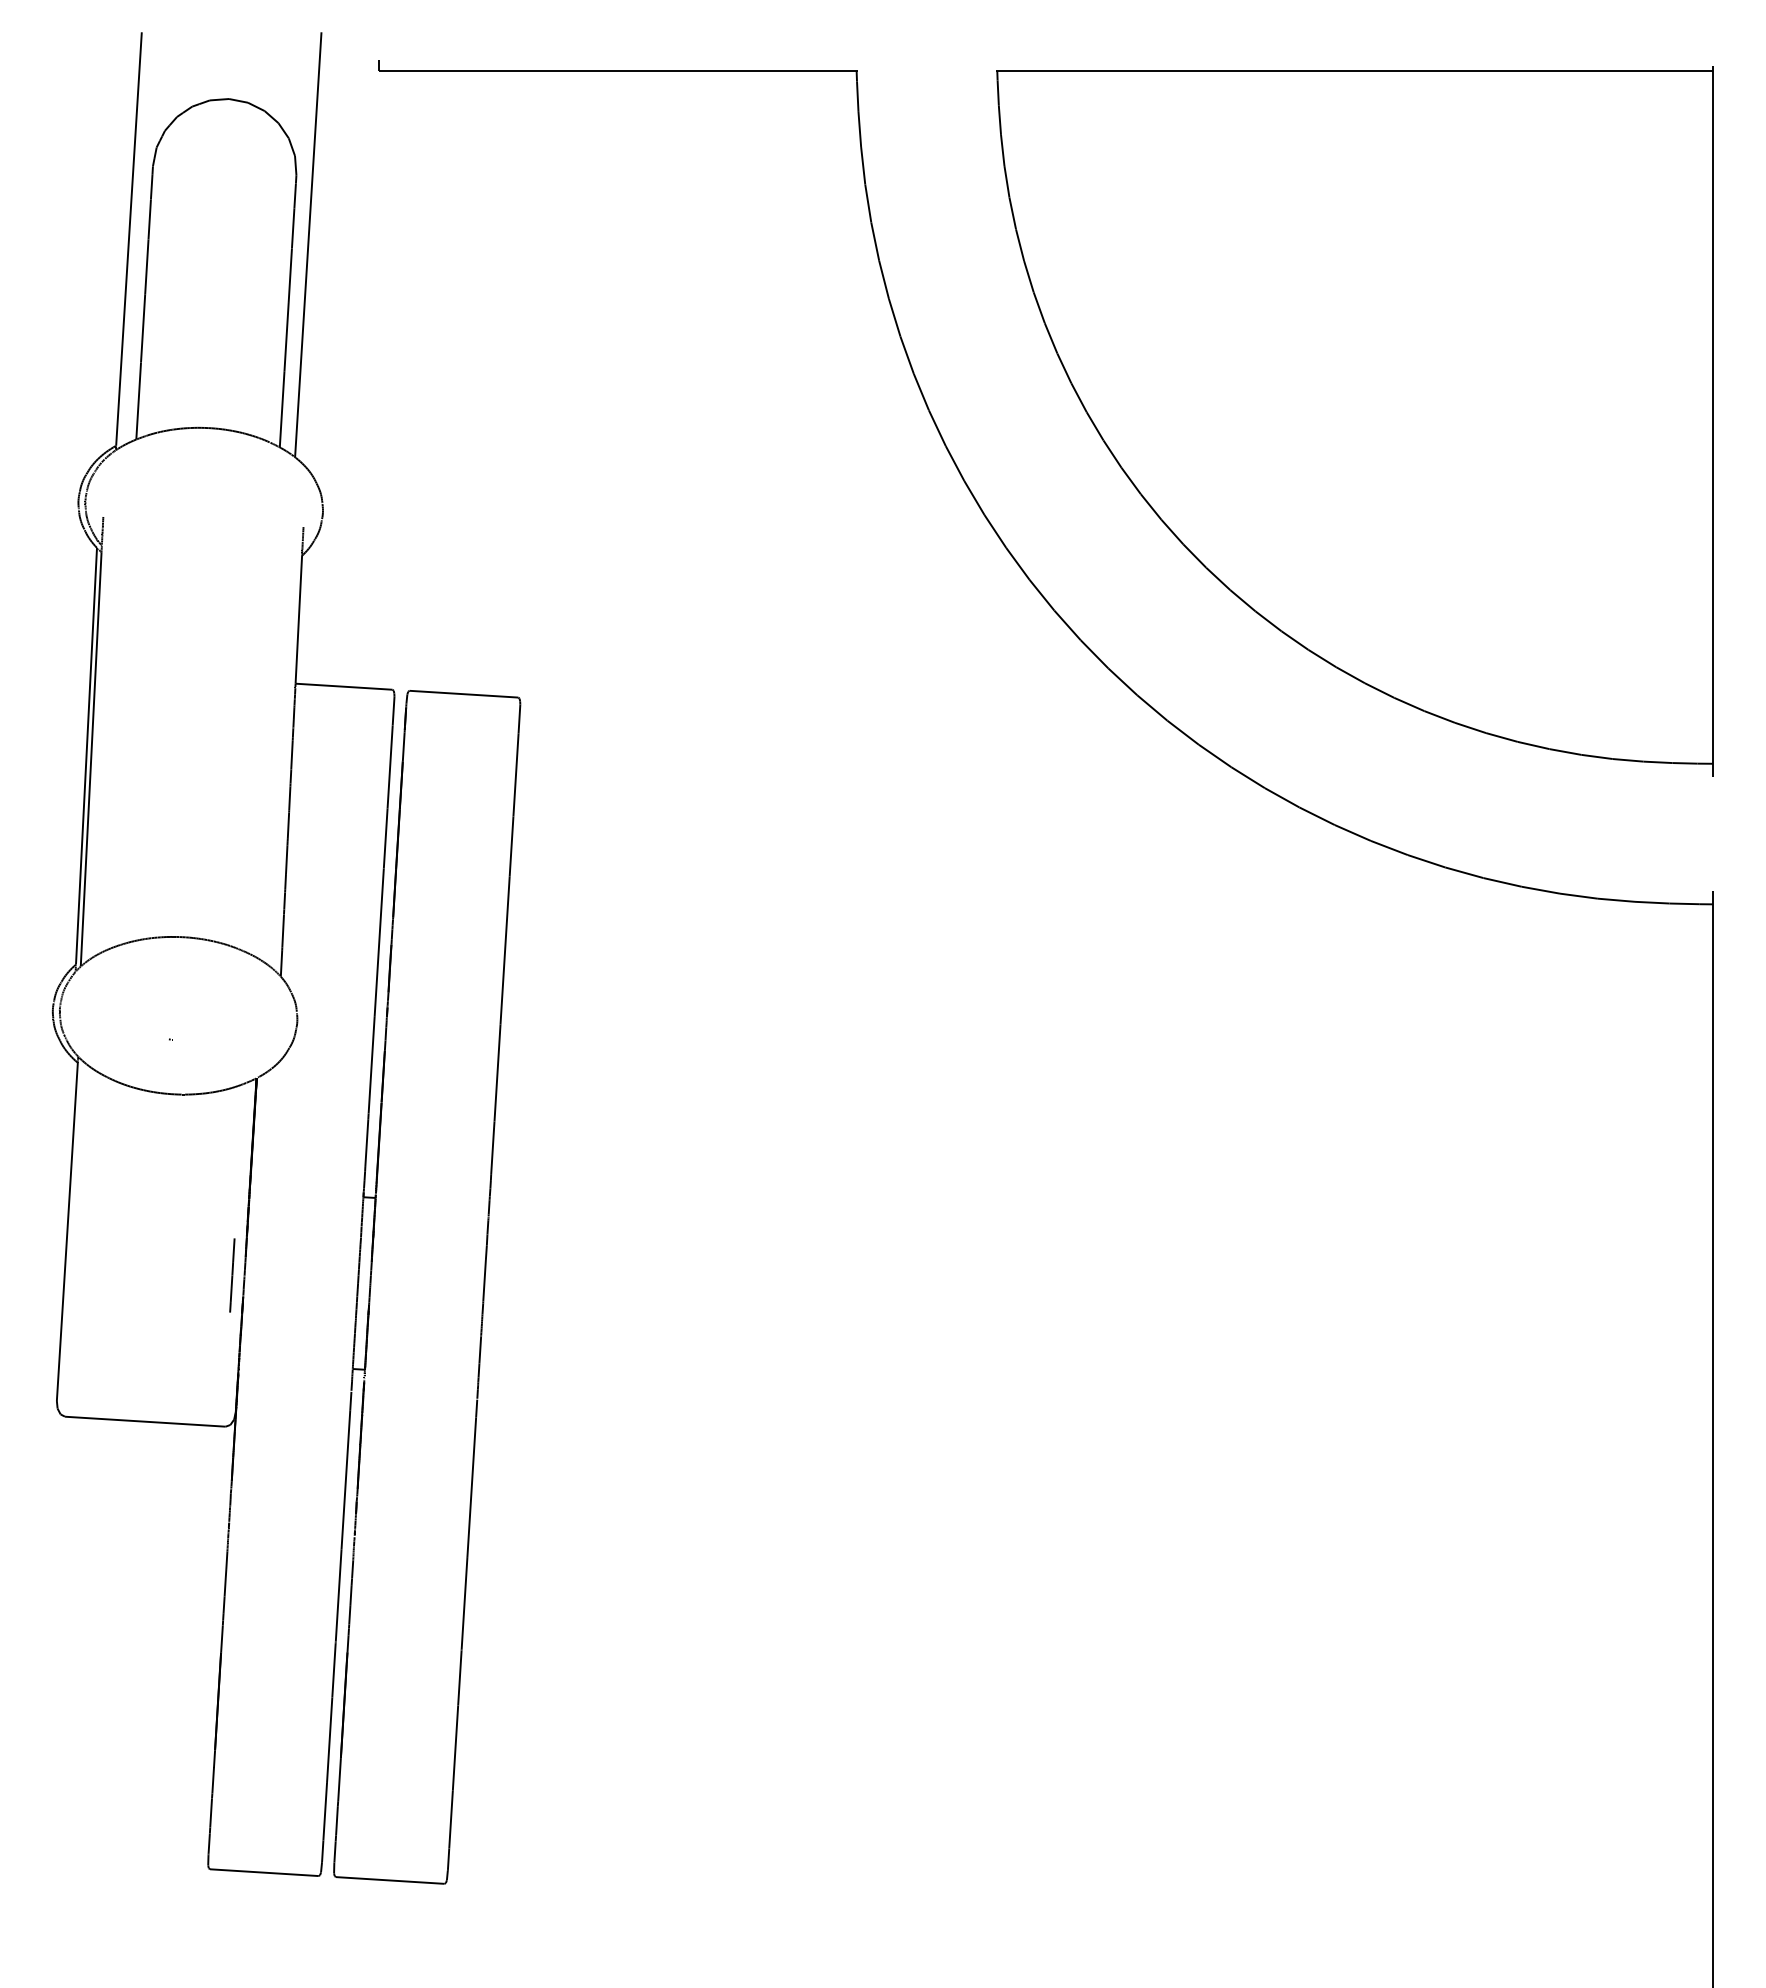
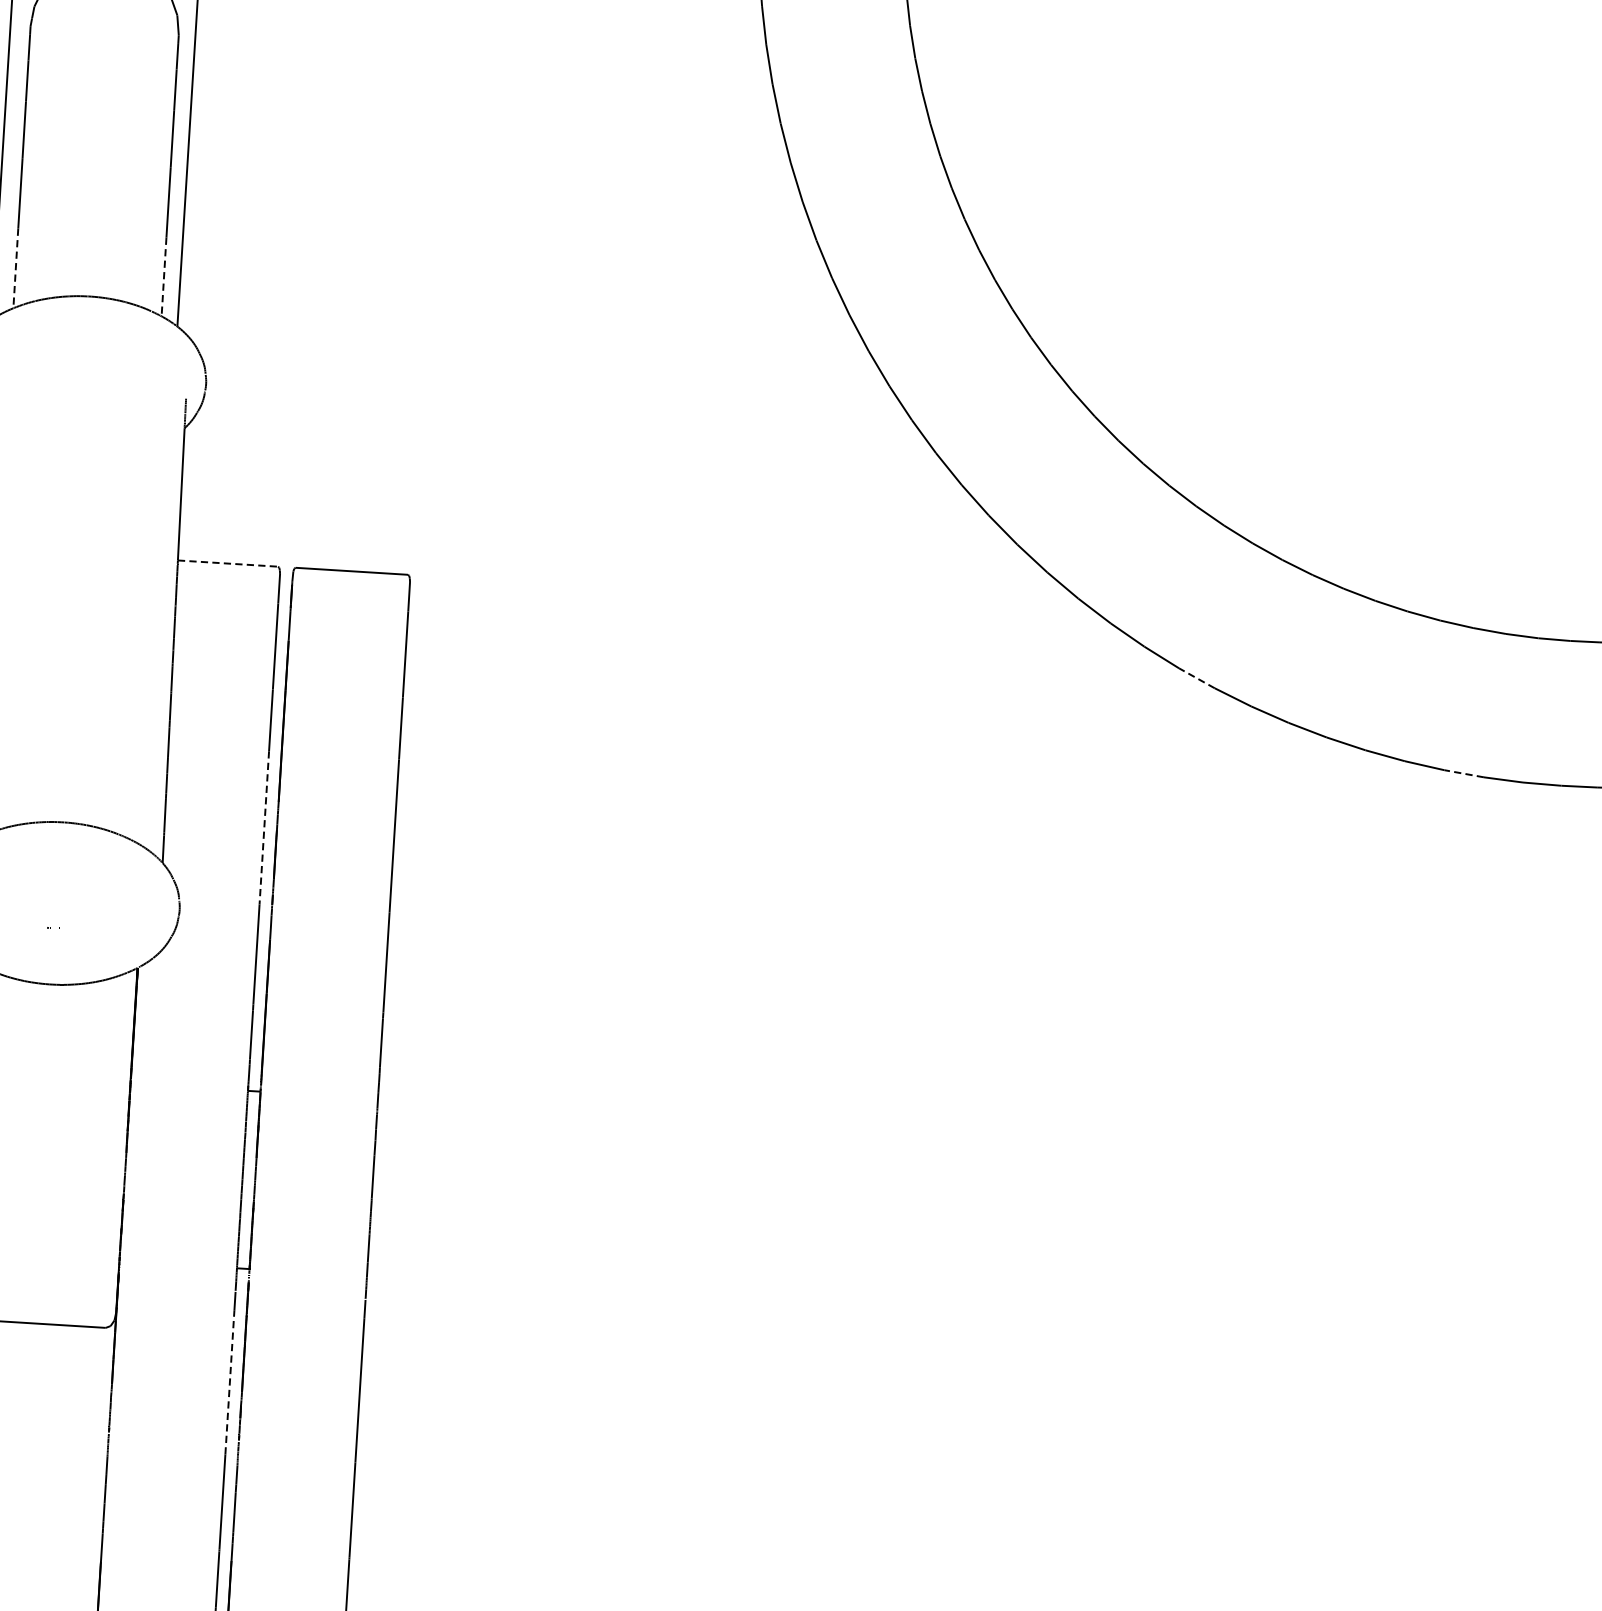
line: (138, 400) -> (15, 267), solid -> dashed
line: (282, 409) -> (164, 277), solid -> dashed
line: (344, 686) -> (228, 563), solid -> dashed
line: (1282, 797) -> (1197, 677), solid -> dashed
line: (1540, 890) -> (1463, 774), solid -> dashed
line: (379, 943) -> (264, 828), solid -> dashed
line: (232, 1275) -> (112, 1171), removed
line: (345, 1479) -> (229, 1382), solid -> dashed

